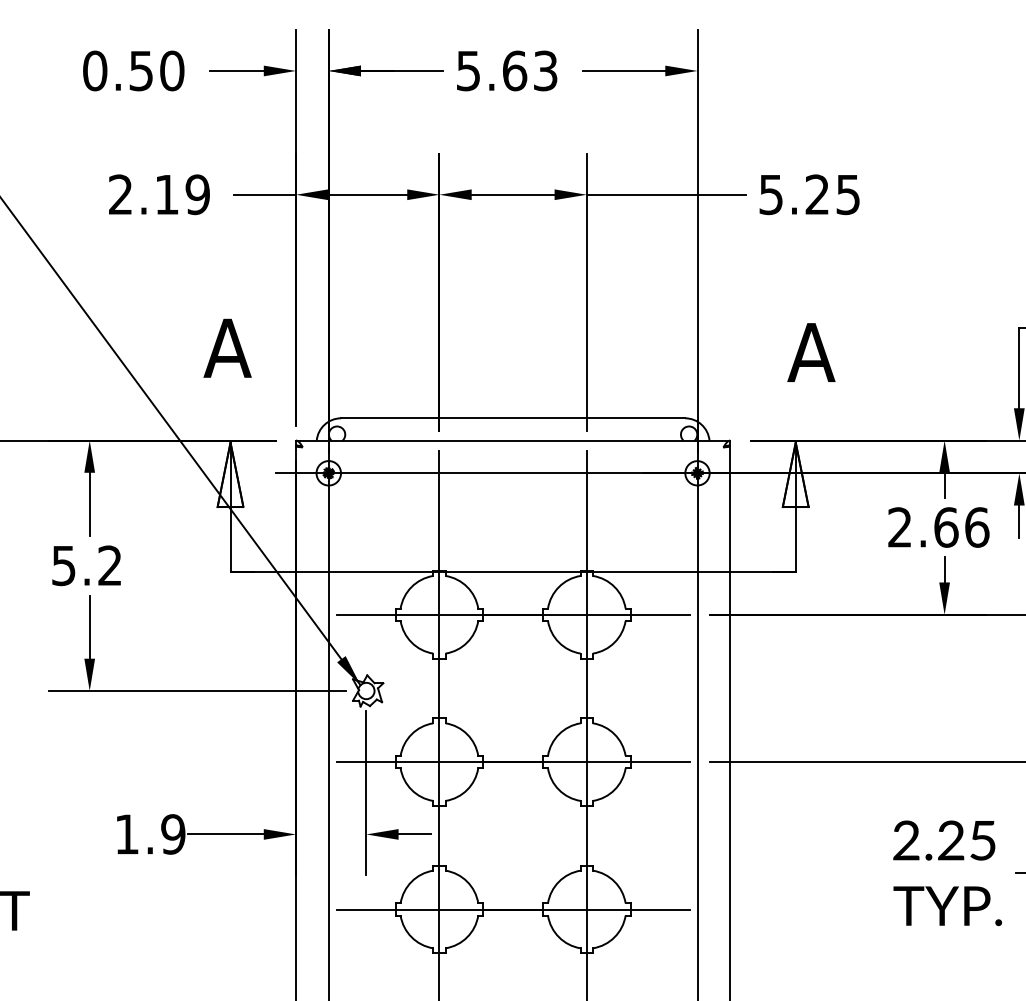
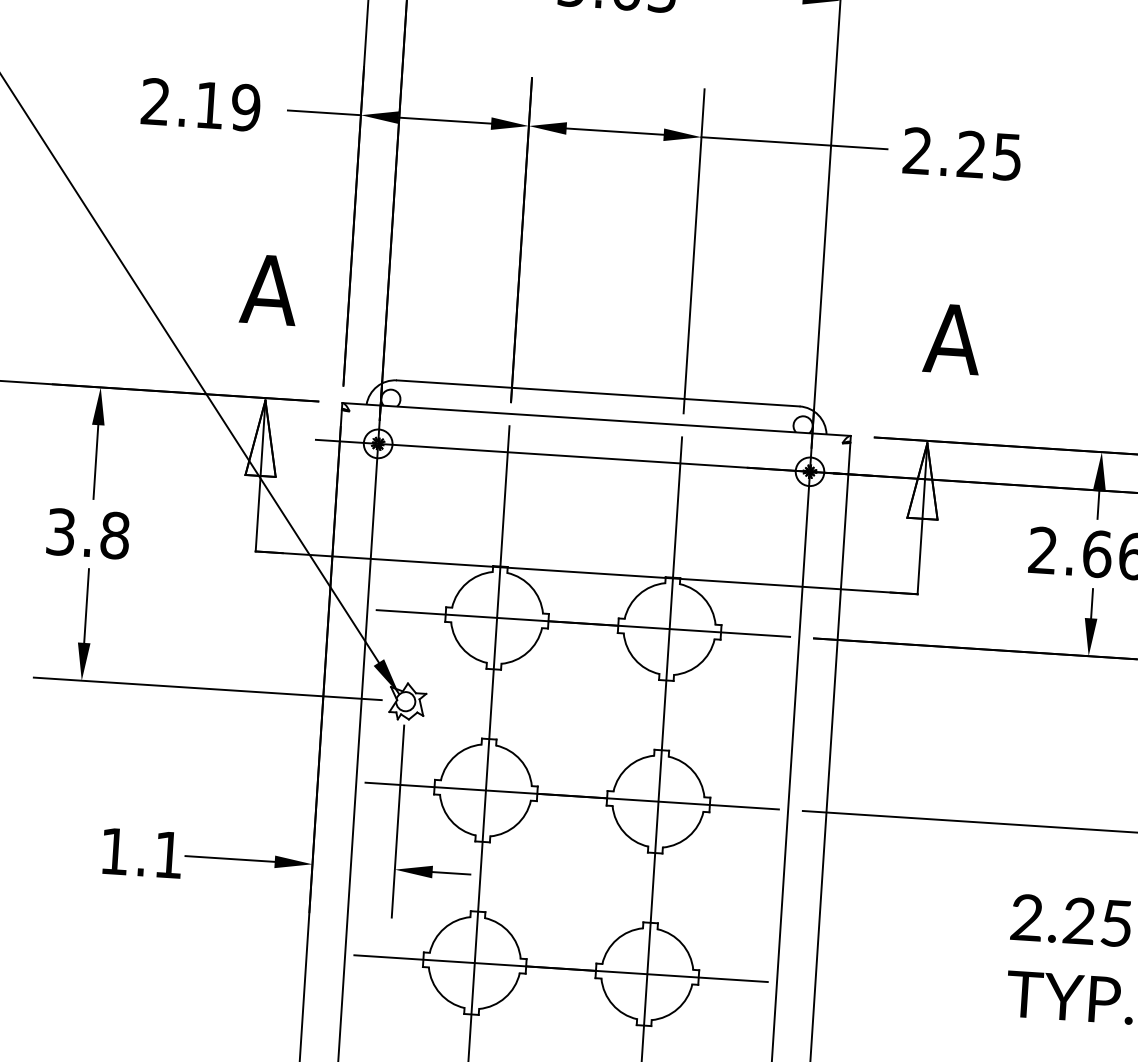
text: (770, 194) -> (916, 150), 5.25 -> 2.25
text: (87, 565) -> (88, 533), 5.2 -> 3.8
text: (173, 834) -> (169, 855), 1.9 -> 1.1

